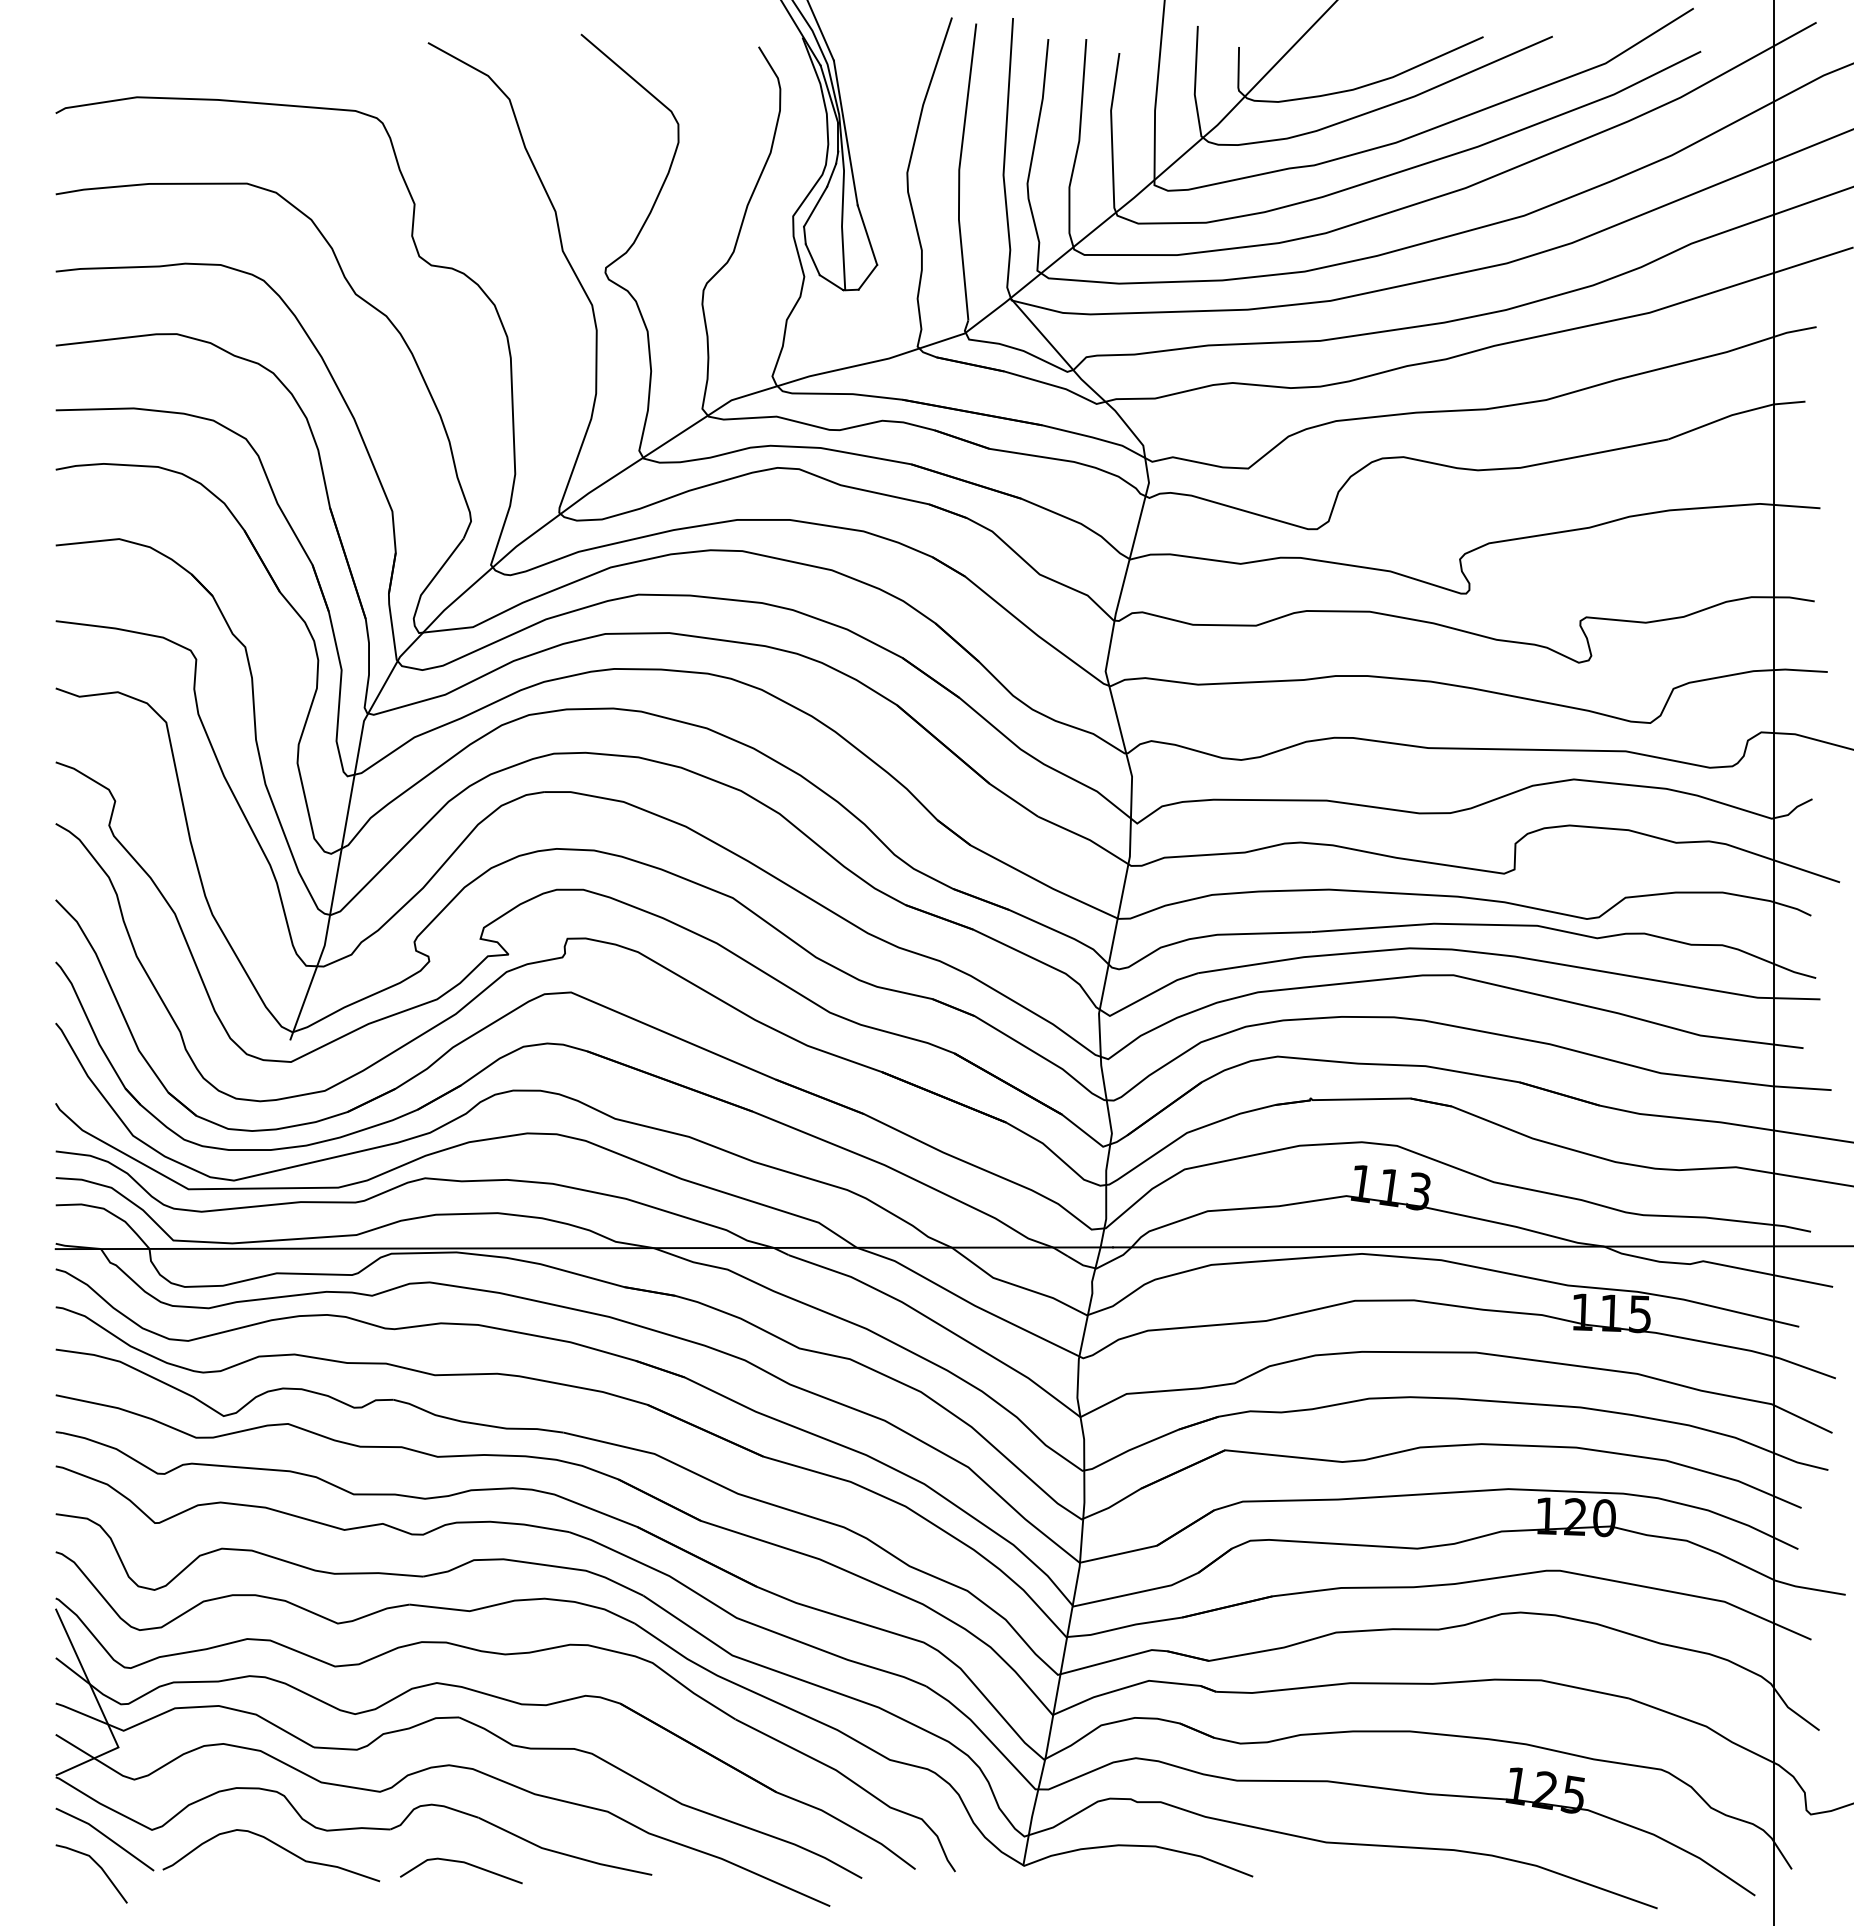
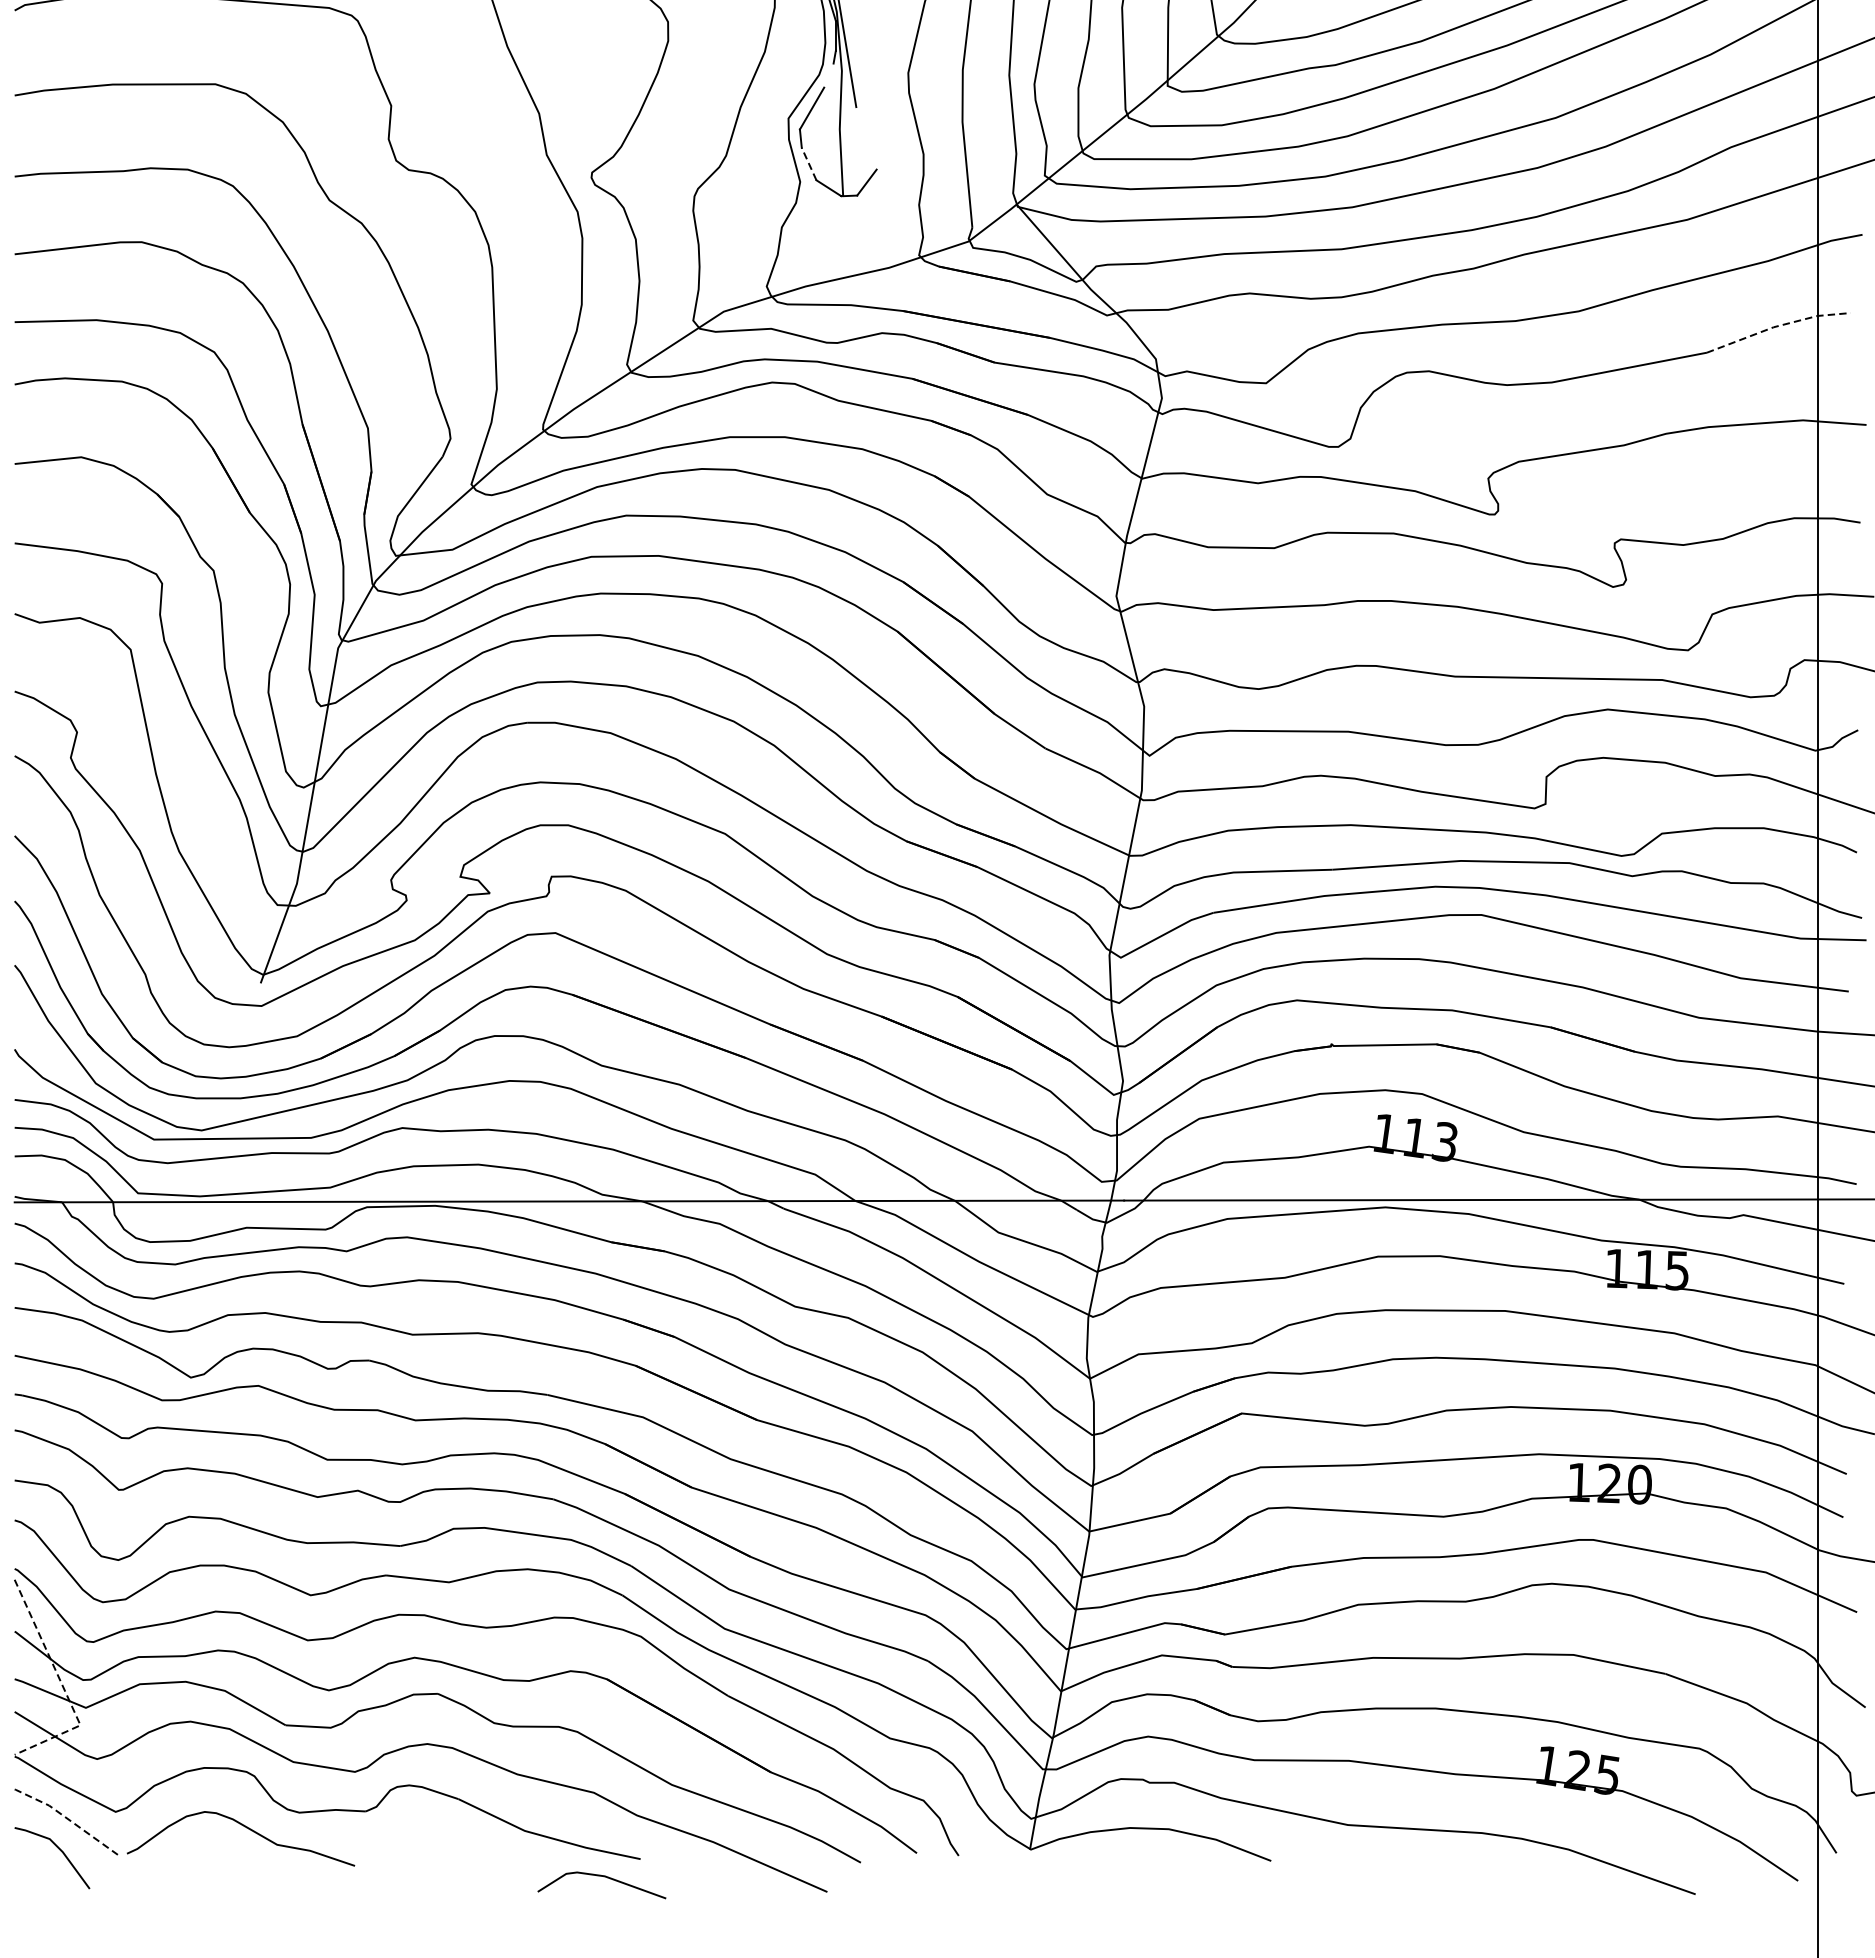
line: (831, 174) -> (828, 74), removed
line: (867, 234) -> (866, 137), removed
line: (812, 259) -> (808, 163), solid -> dashed
line: (1734, 414) -> (1776, 326), solid -> dashed
line: (101, 1710) -> (62, 1686), solid -> dashed
line: (105, 1836) -> (66, 1818), solid -> dashed
line: (463, 1863) -> (604, 1877), moved

